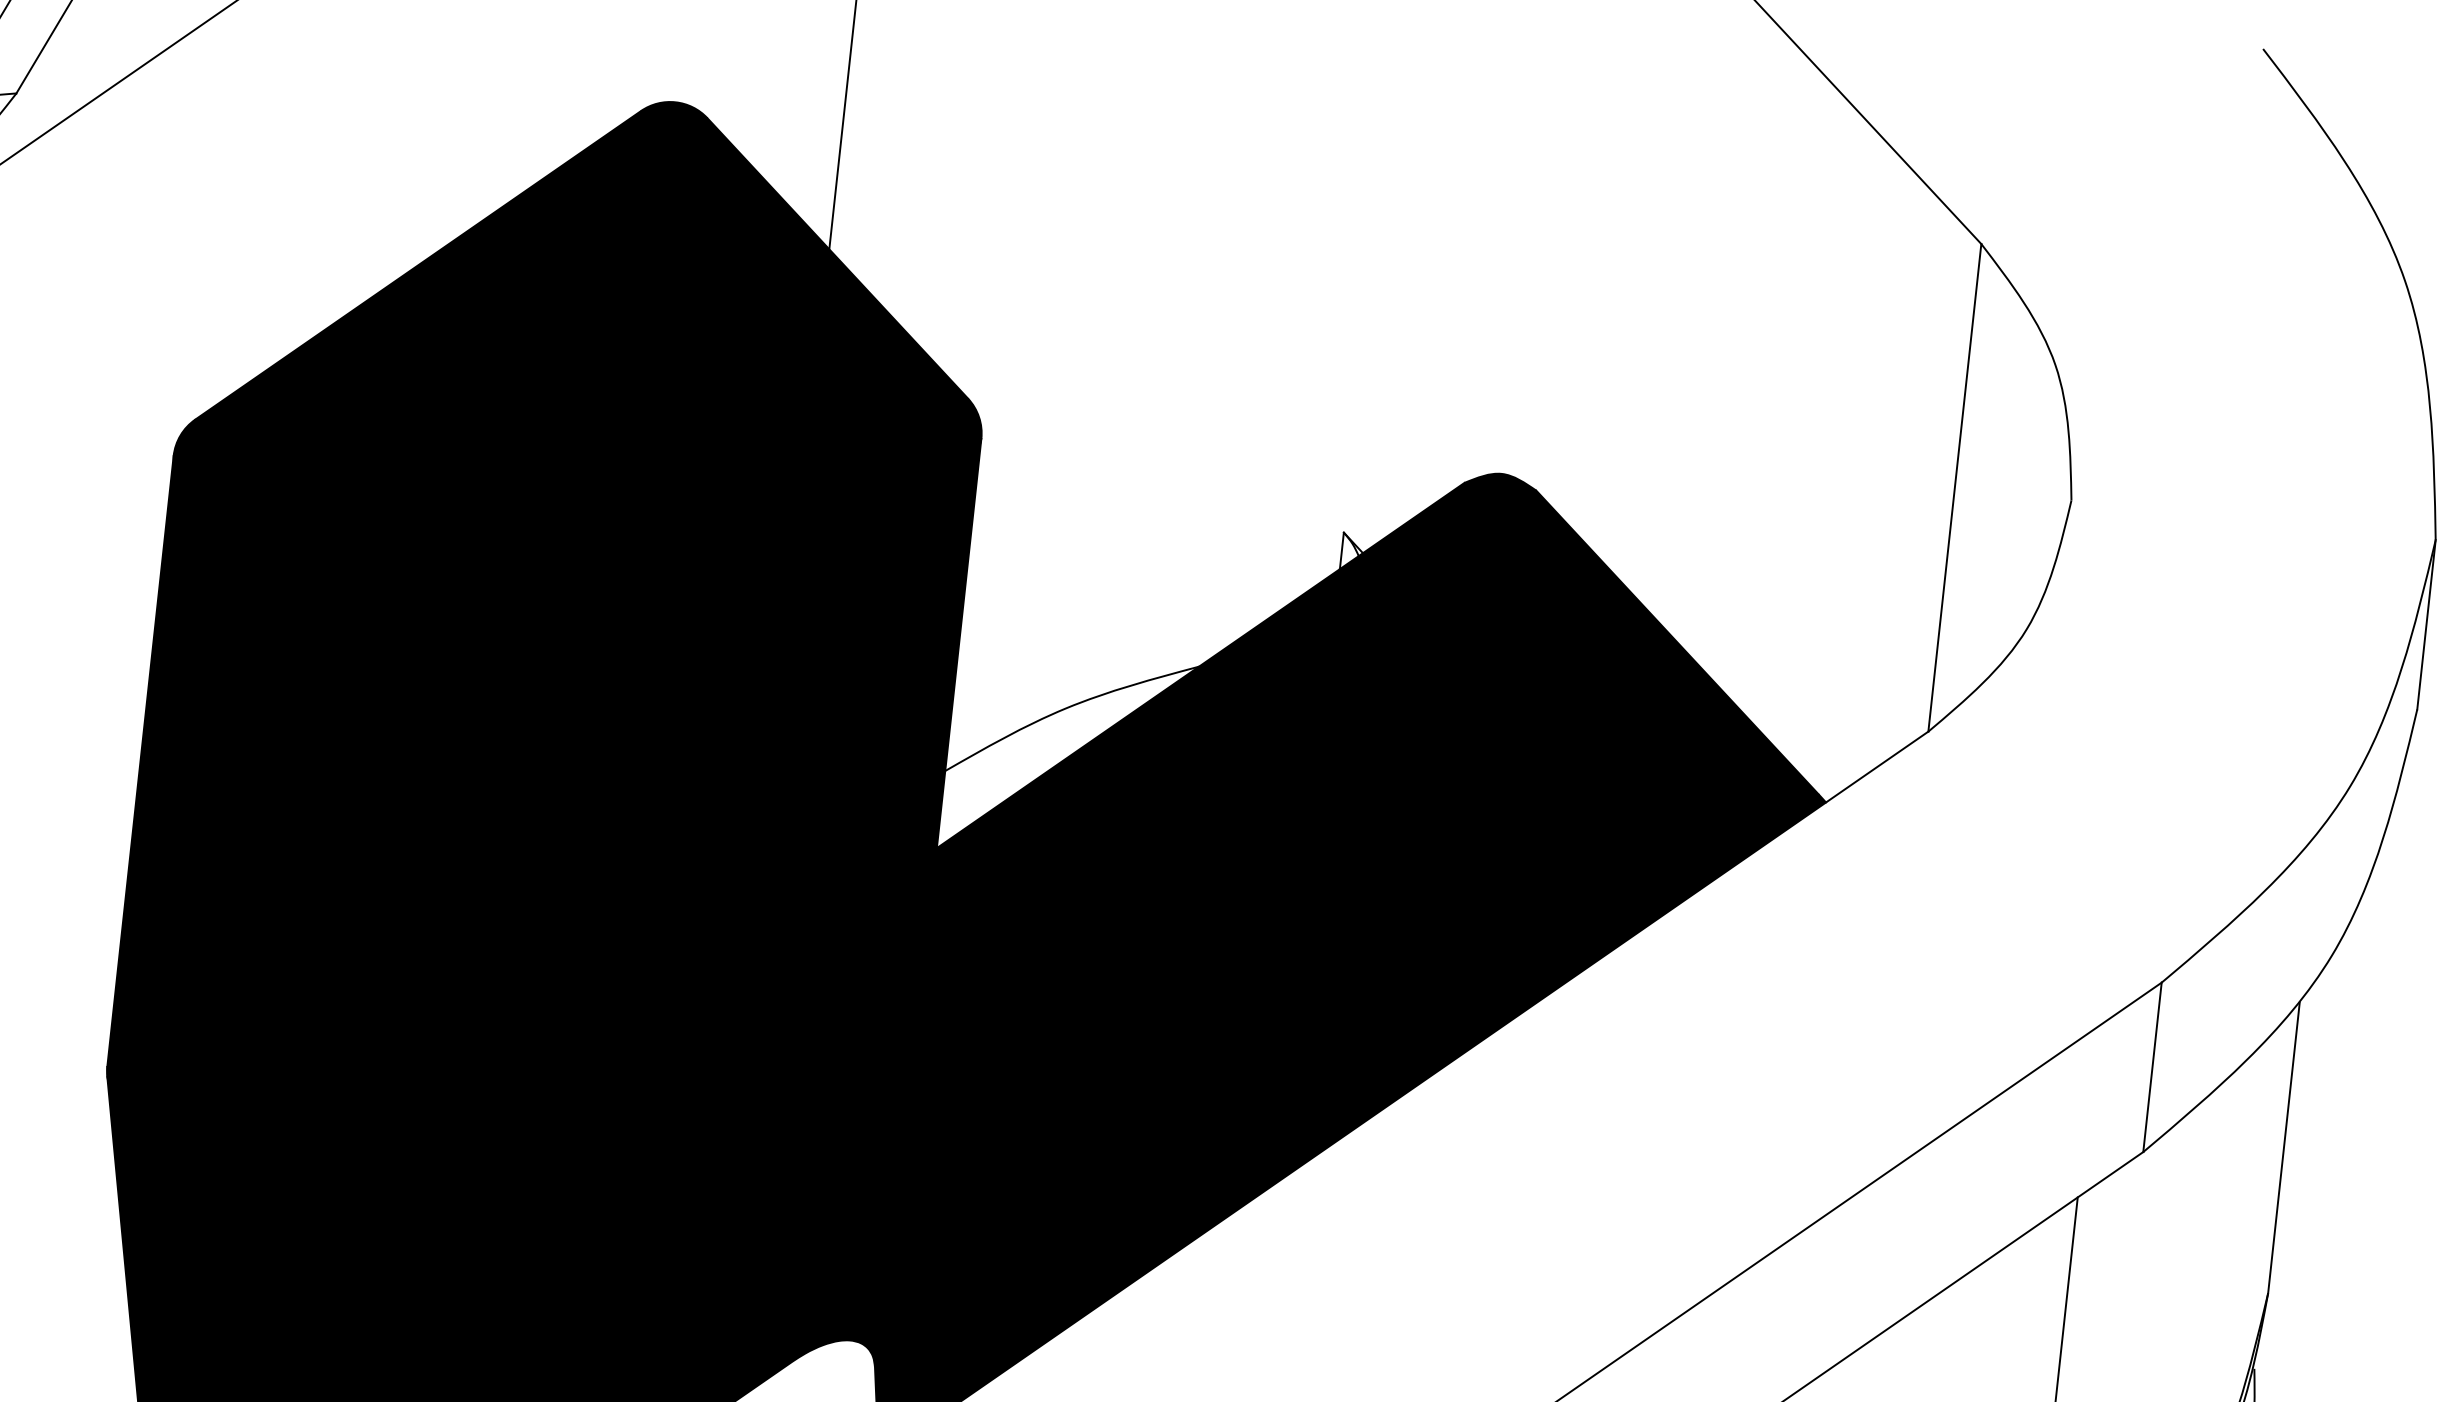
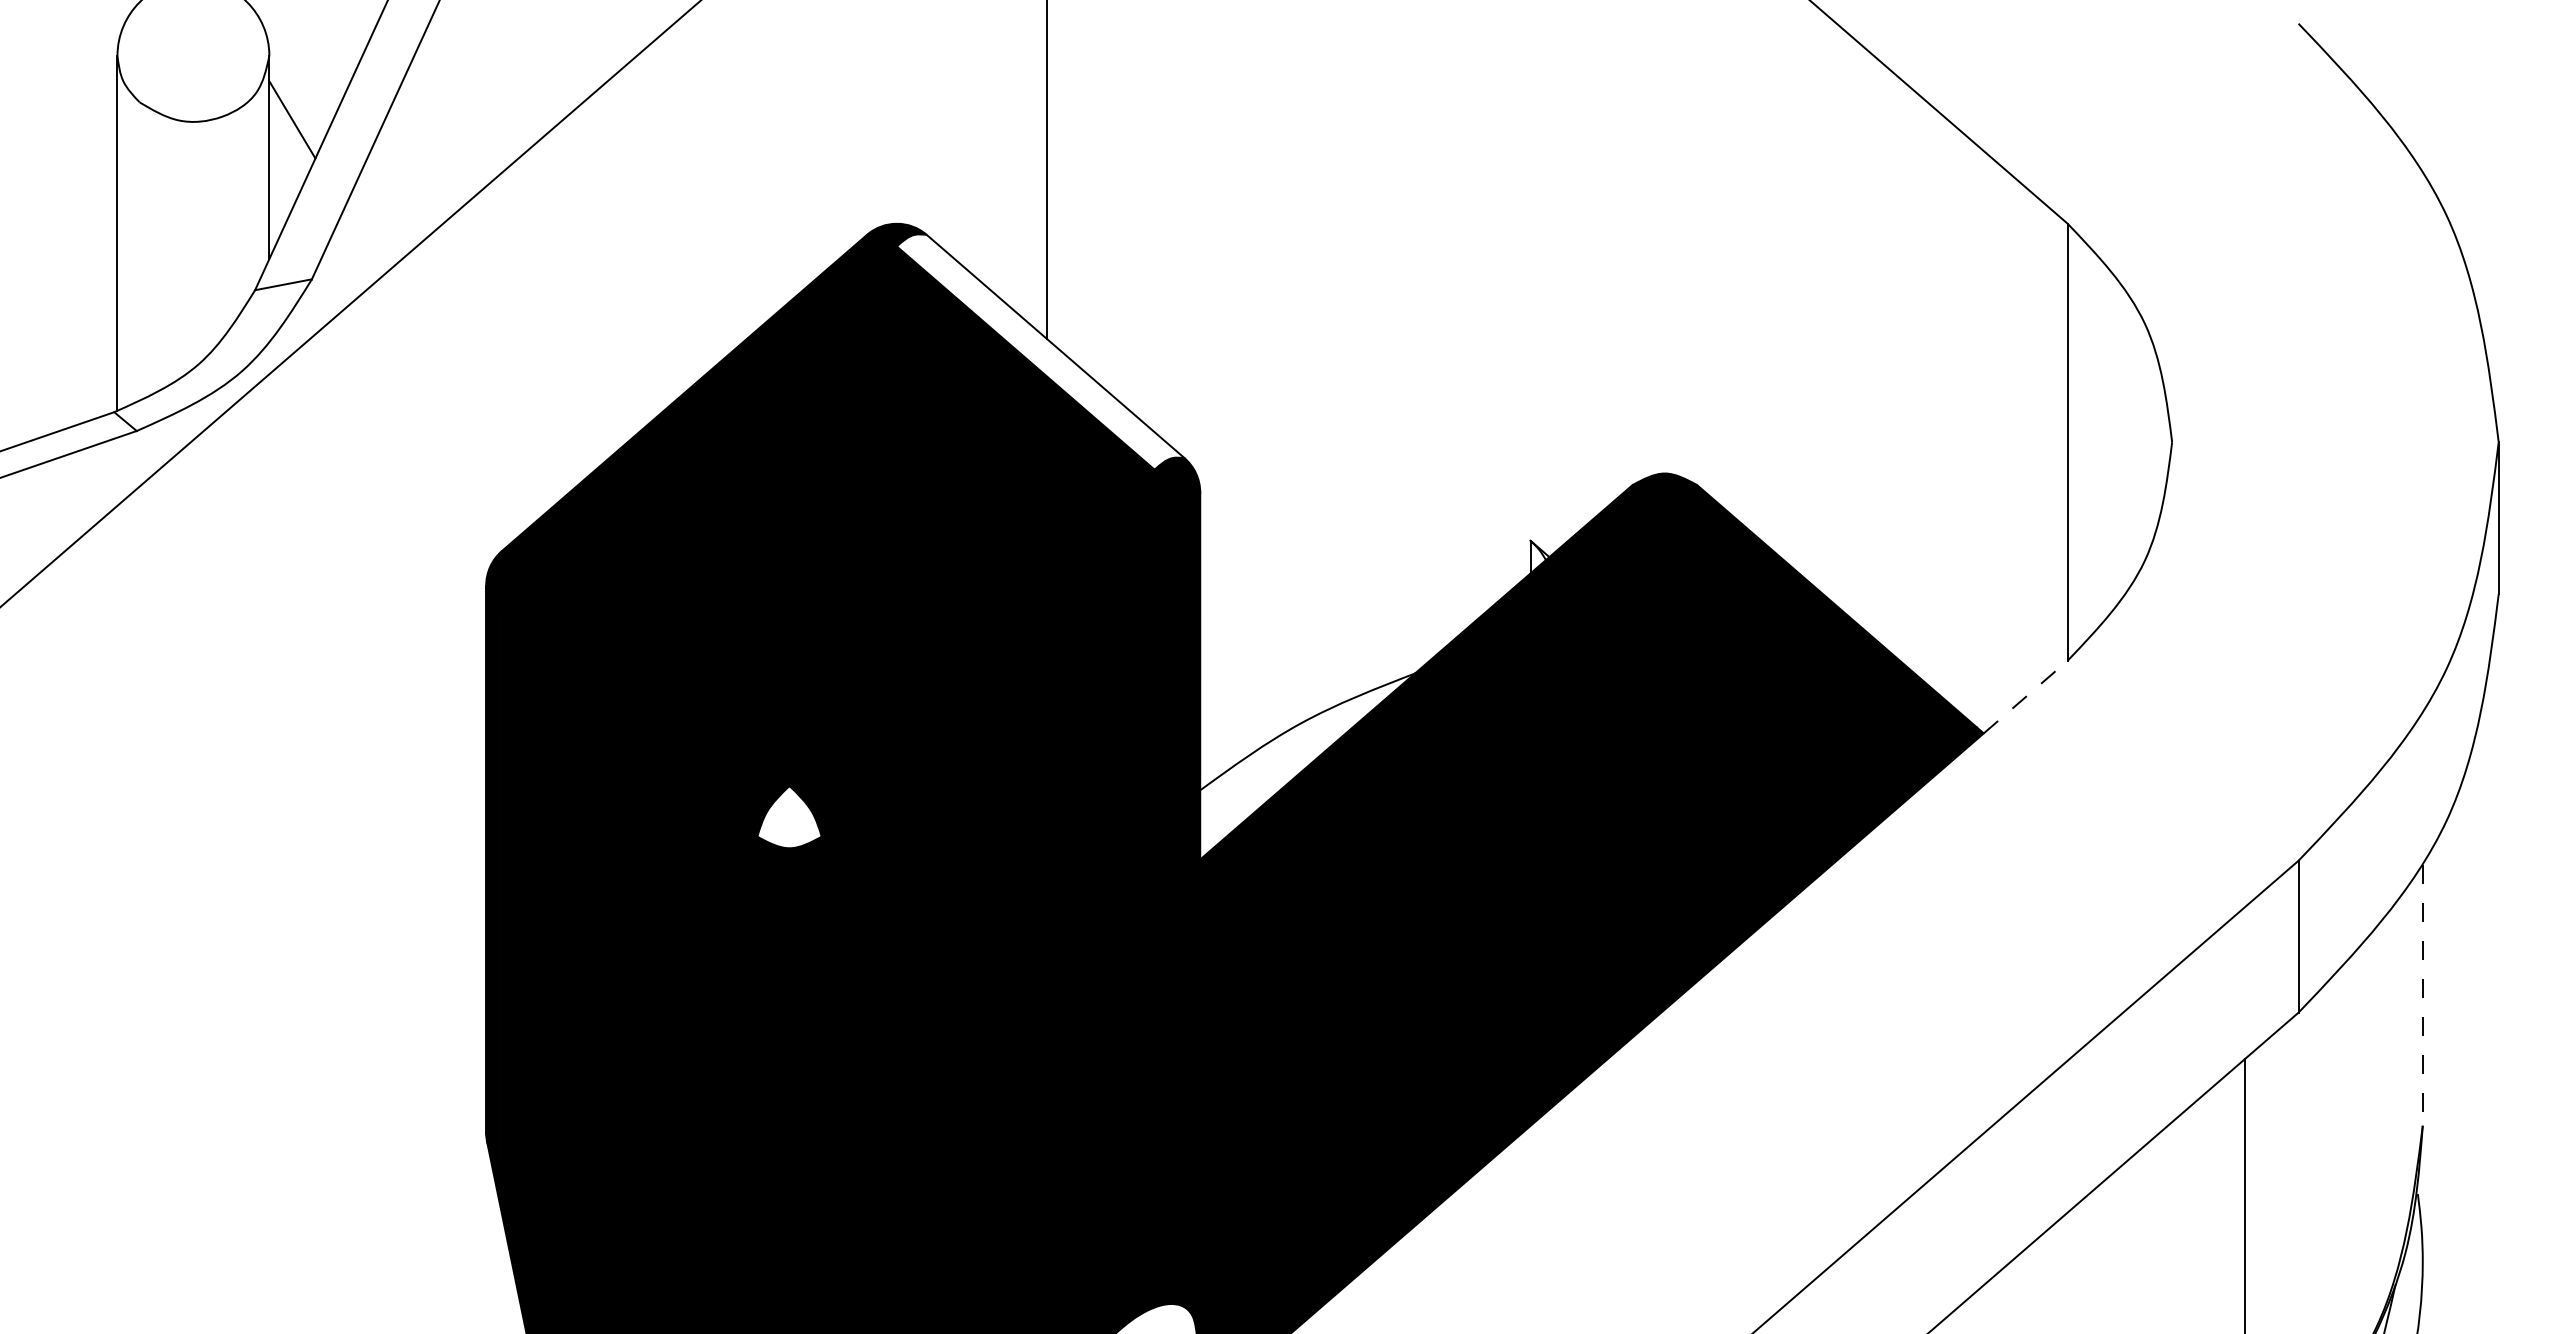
fill: (820, 262) -> (1040, 351), removed
fill: (483, 751) -> (789, 817), removed
line: (1878, 766) -> (2026, 696), solid -> dashed
line: (2283, 1149) -> (2422, 996), solid -> dashed

